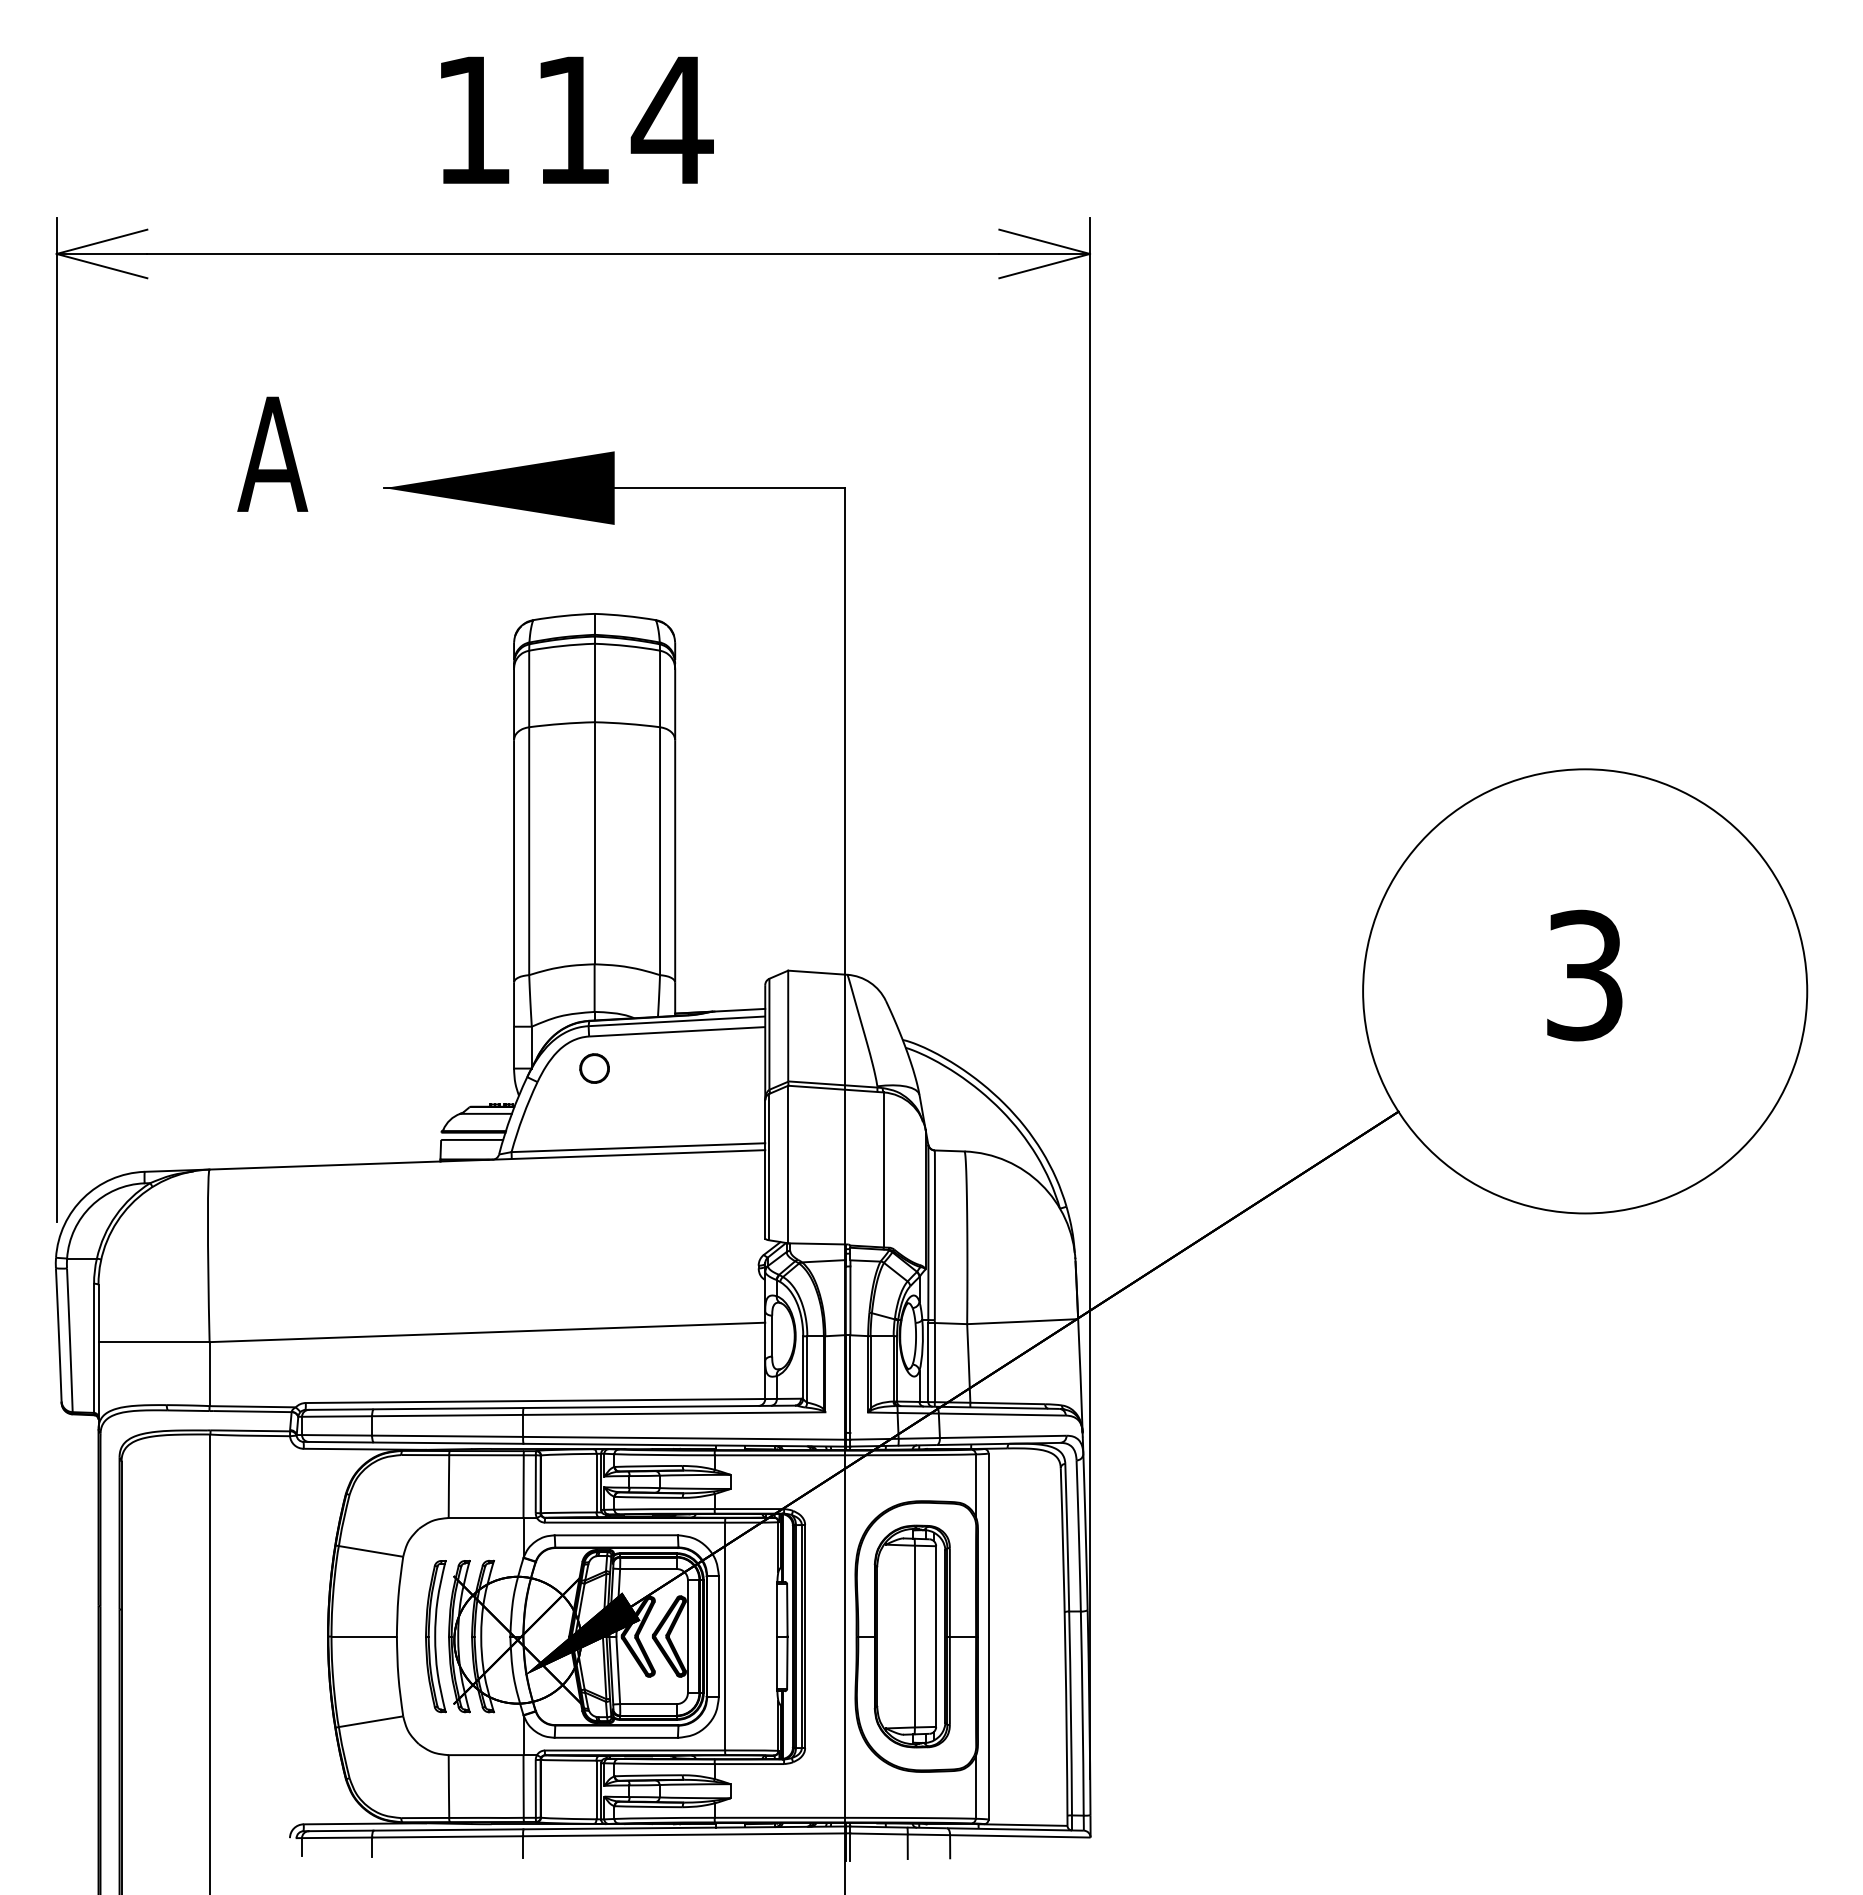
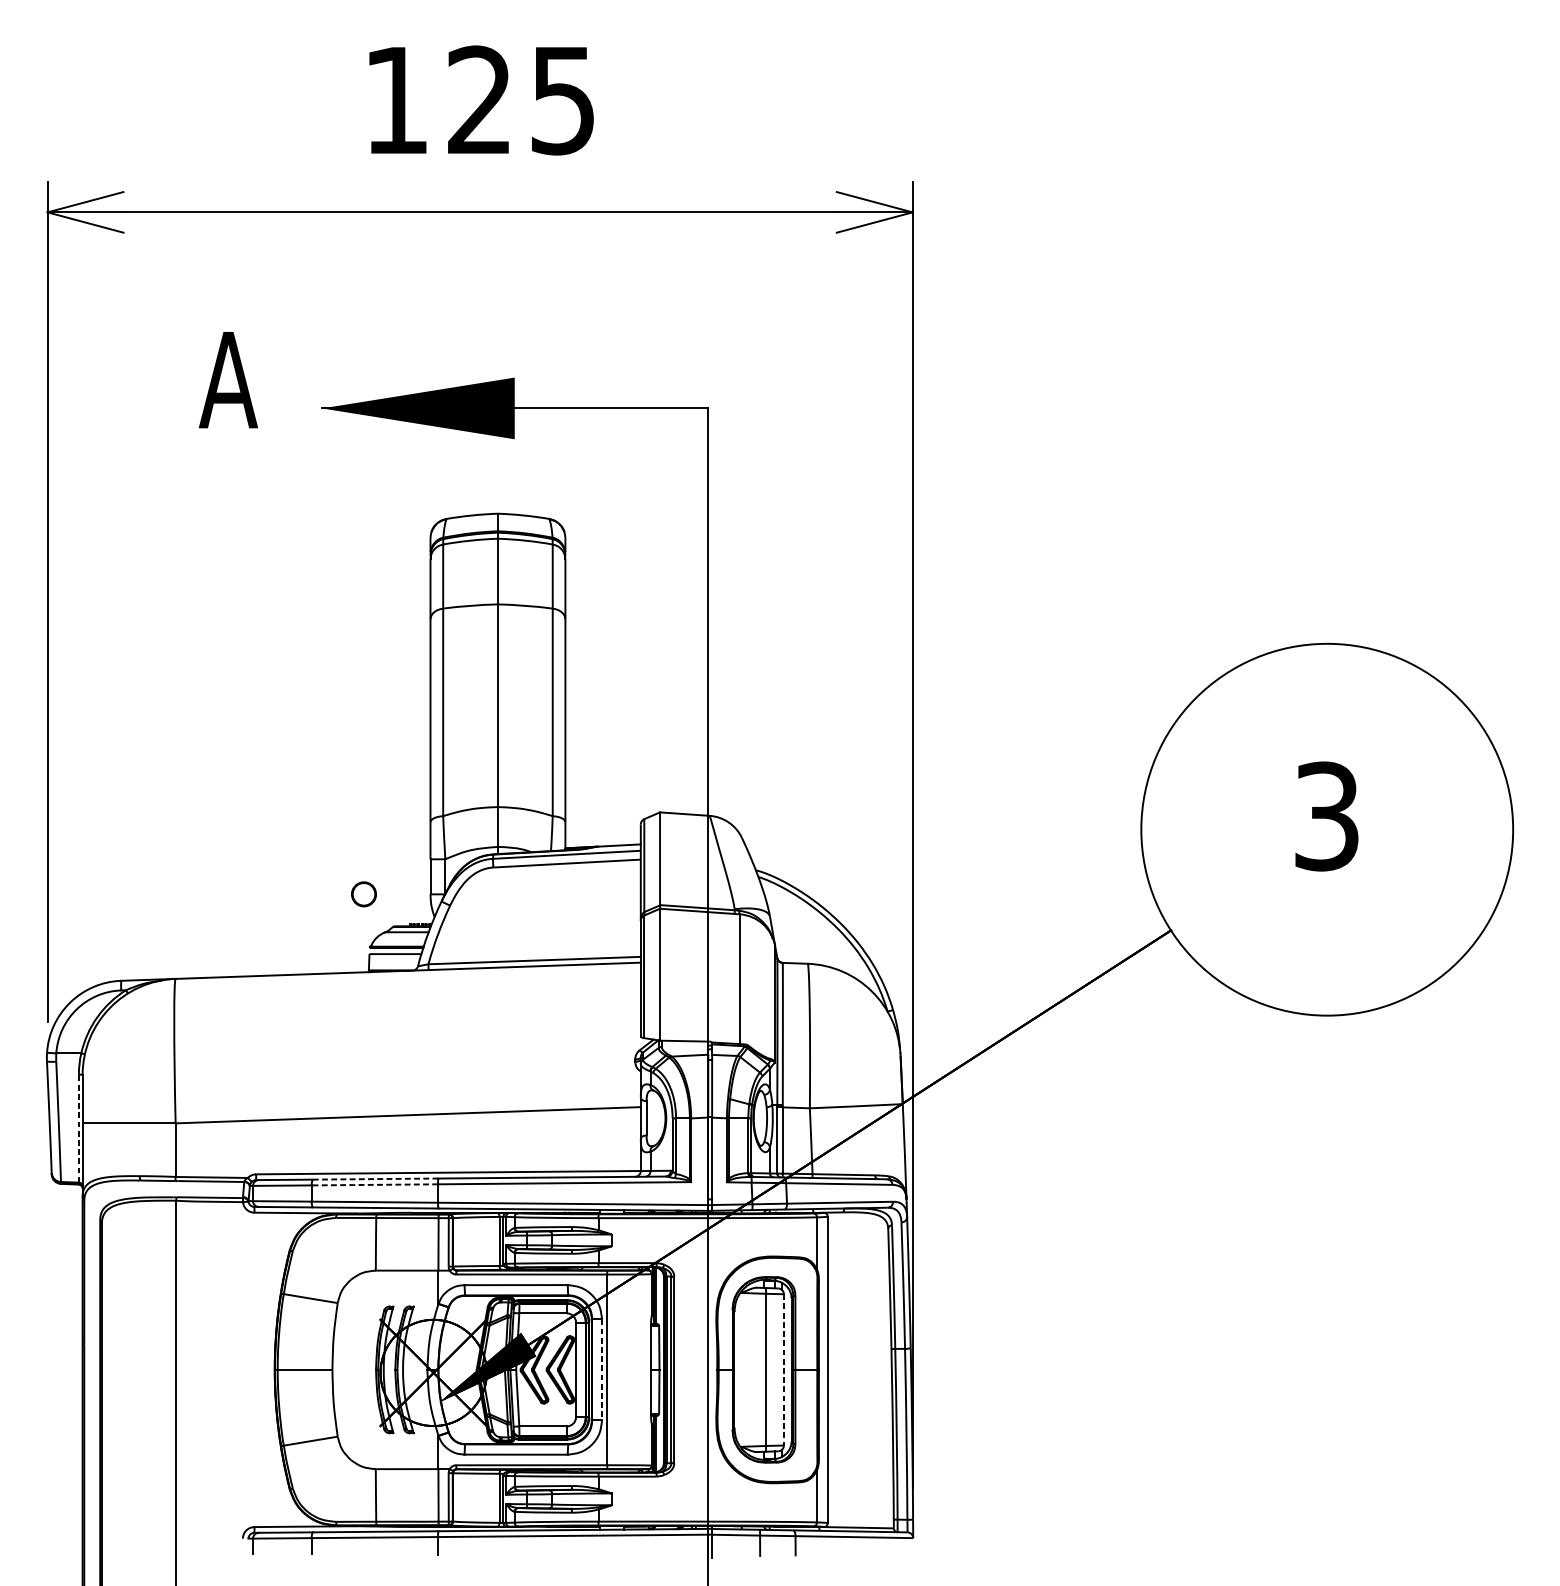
text: (624, 120) -> (522, 100), 114 -> 125
circle: (594, 1068) -> (363, 894), moved
line: (94, 1348) -> (79, 1128), solid -> dashed
line: (448, 1408) -> (375, 1178), solid -> dashed
line: (446, 1415) -> (373, 1184), solid -> dashed
part: (435, 1636) -> (364, 1369), removed
line: (718, 1637) -> (601, 1370), solid -> dashed
line: (936, 1637) -> (784, 1370), solid -> dashed

